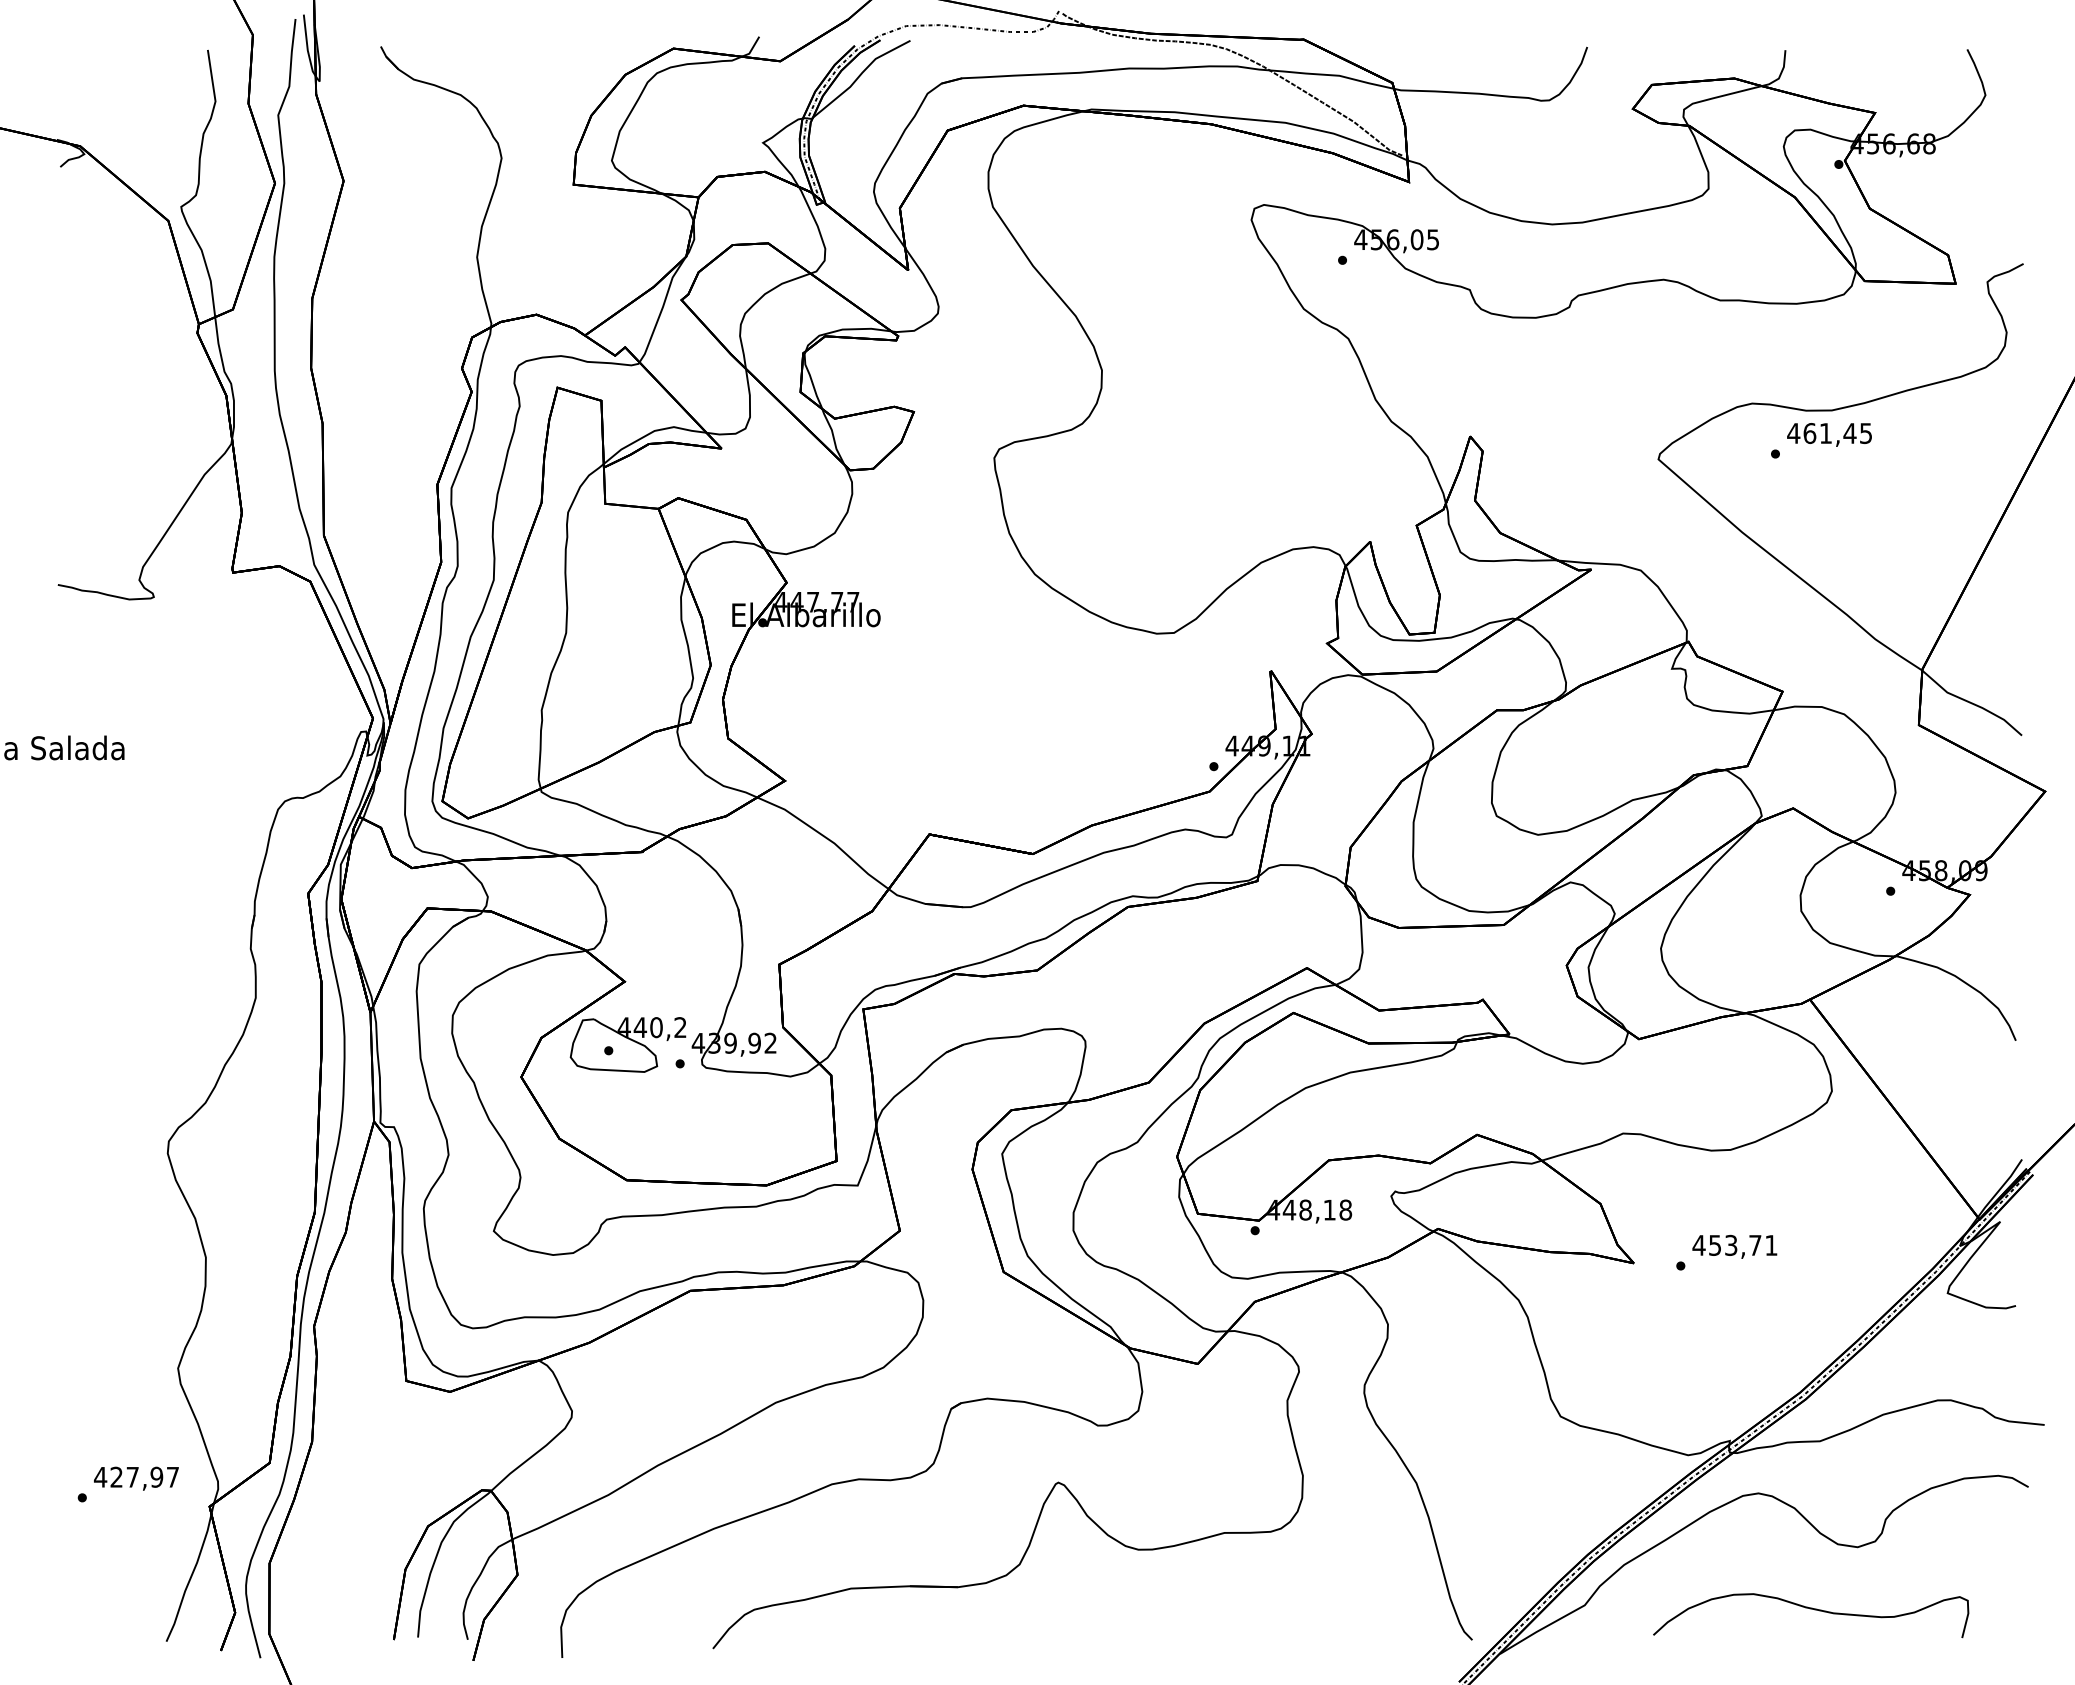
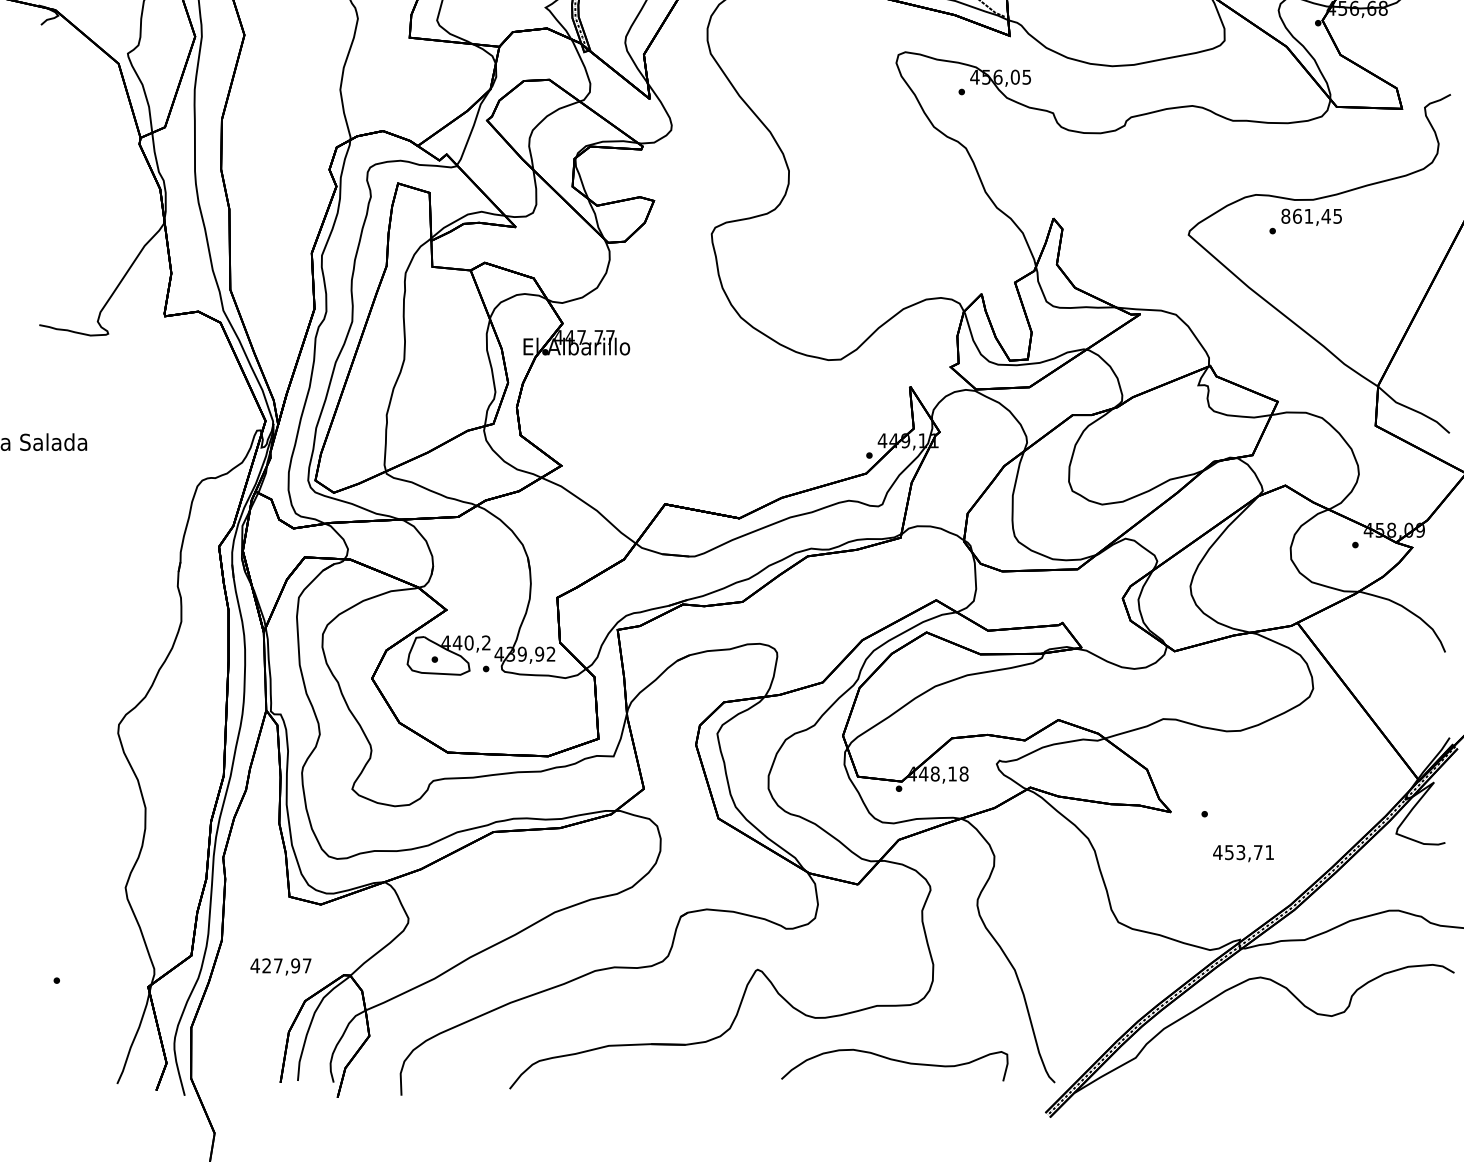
text: (1793, 433) -> (1285, 216), 461,45 -> 861,45
text: (1734, 1246) -> (1243, 853), moved
text: (136, 1478) -> (281, 966), moved
curve: (1814, 1610) -> (897, 1061), moved

